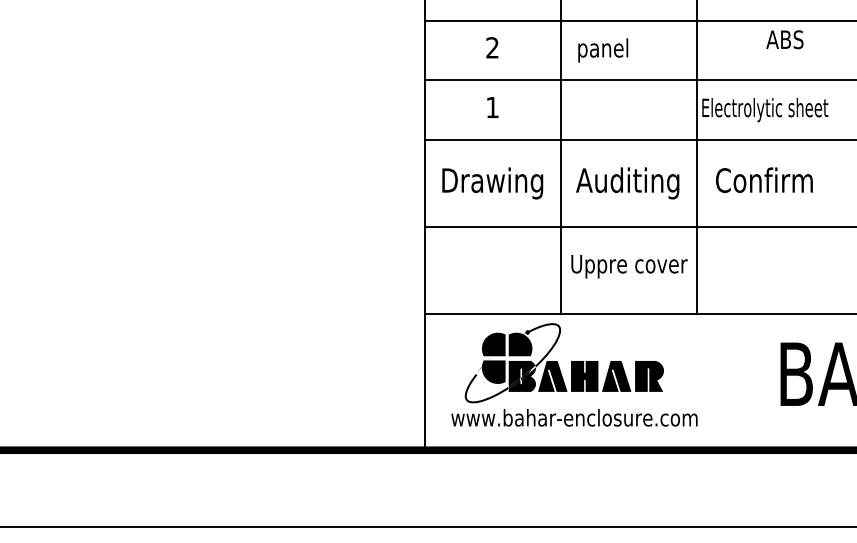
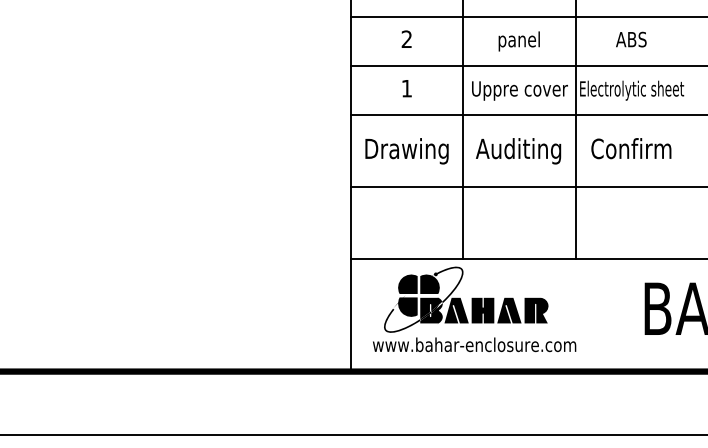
text: (785, 39) -> (631, 39), moved
text: (602, 50) -> (518, 41), moved
text: (628, 266) -> (519, 90), moved

